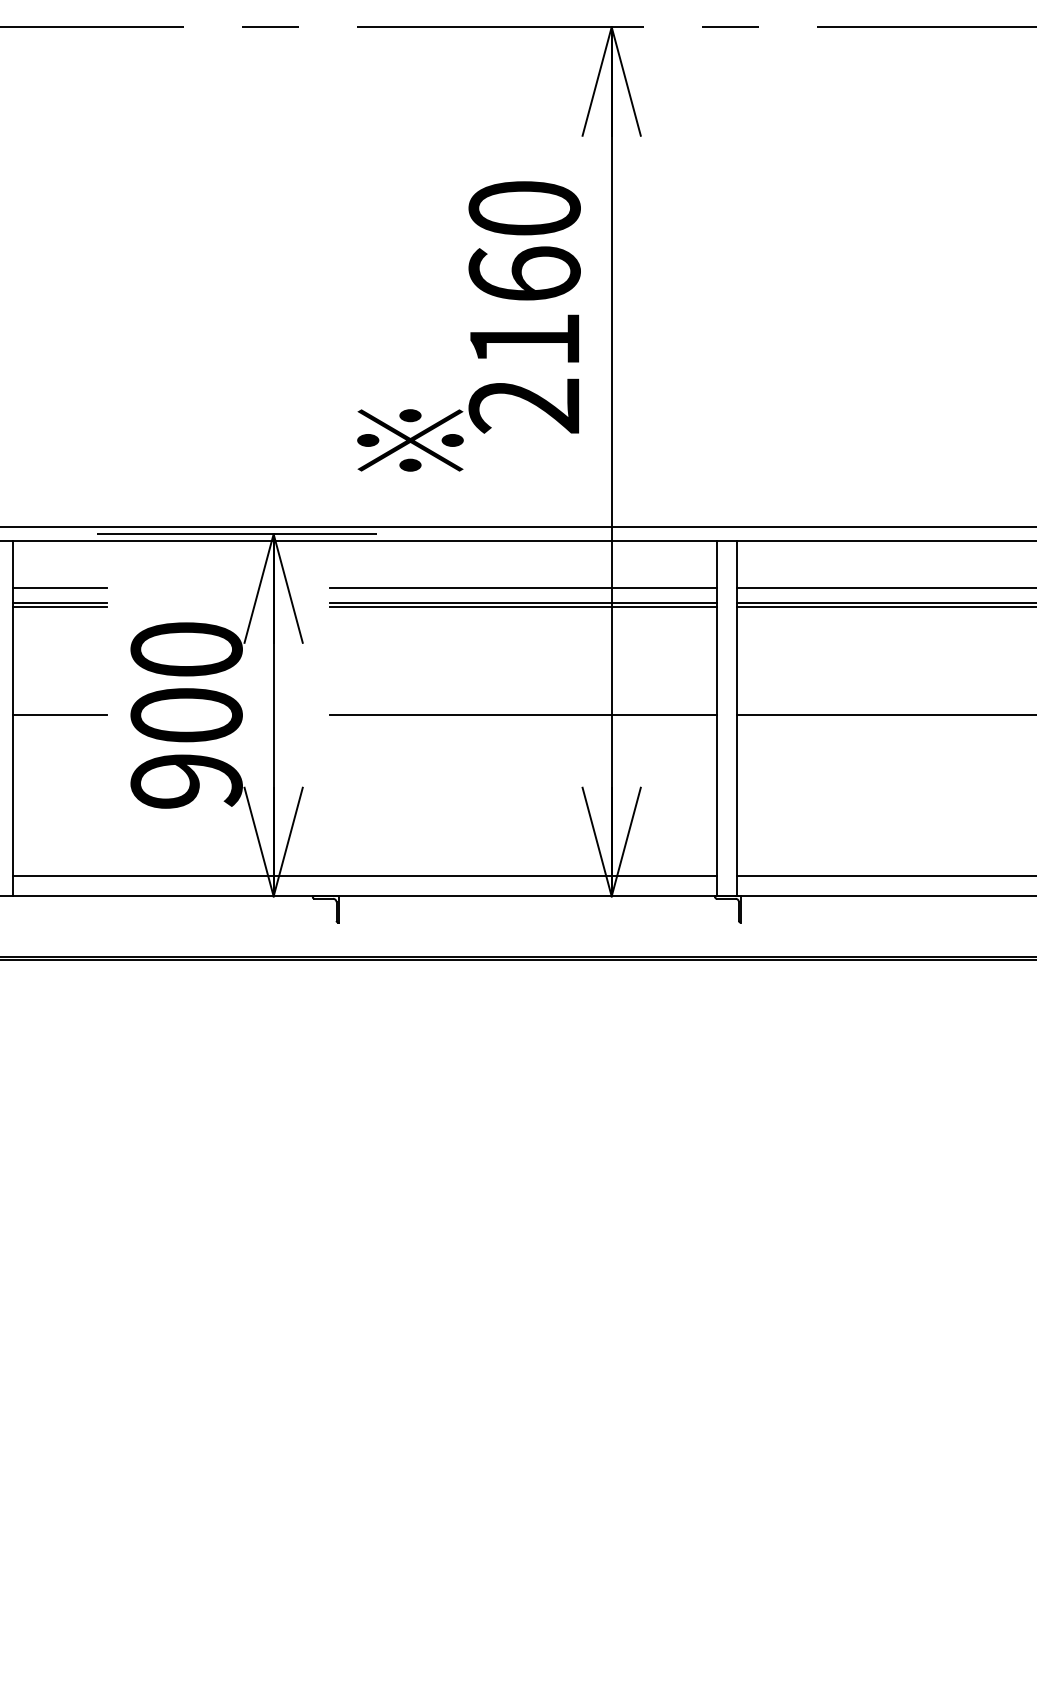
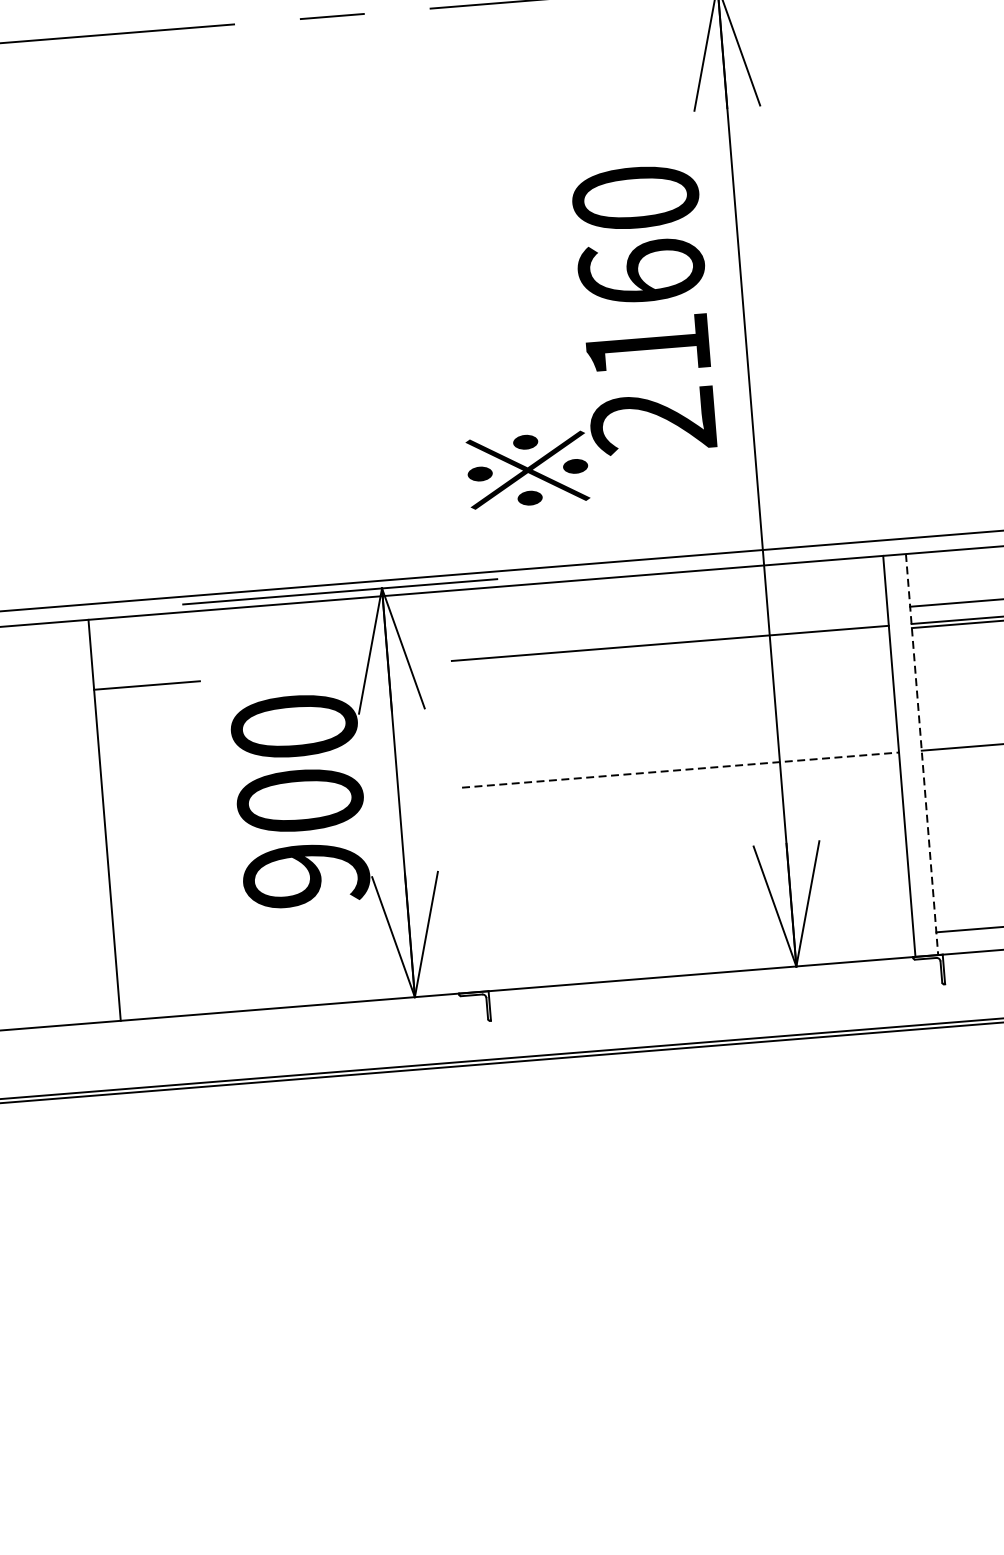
line: (59, 587) -> (145, 668), removed
line: (523, 587) -> (668, 625), removed
line: (59, 606) -> (146, 689), removed
line: (523, 606) -> (670, 647), removed
line: (59, 715) -> (156, 812), removed
line: (523, 715) -> (680, 770), solid -> dashed
line: (737, 718) -> (922, 754), solid -> dashed
line: (364, 876) -> (515, 966), removed

